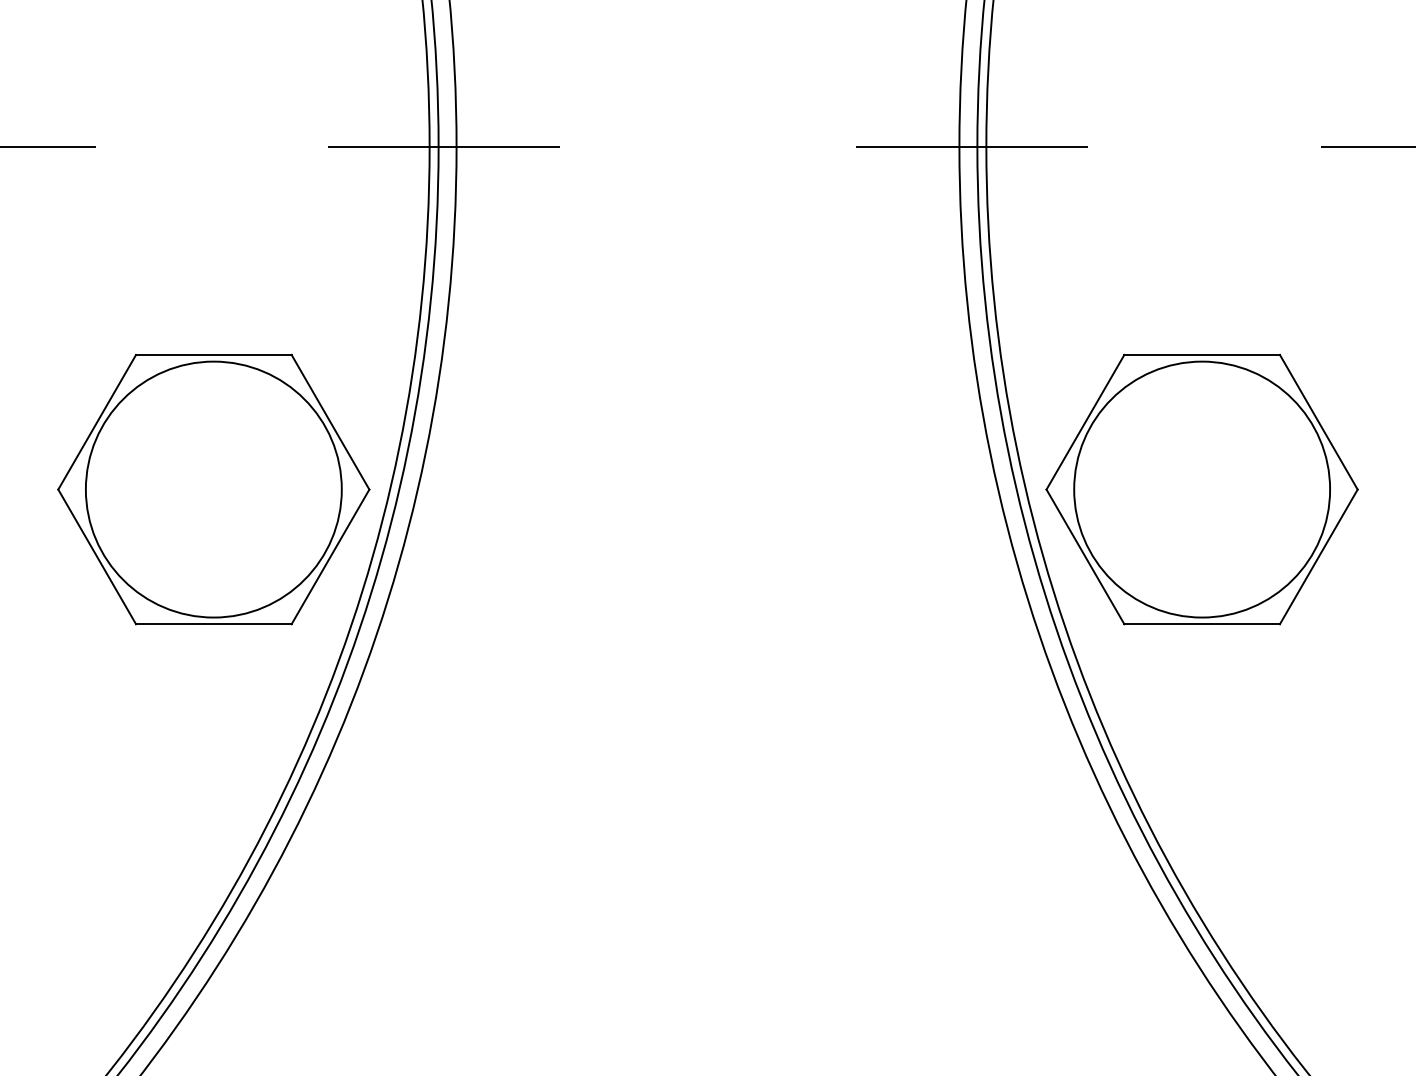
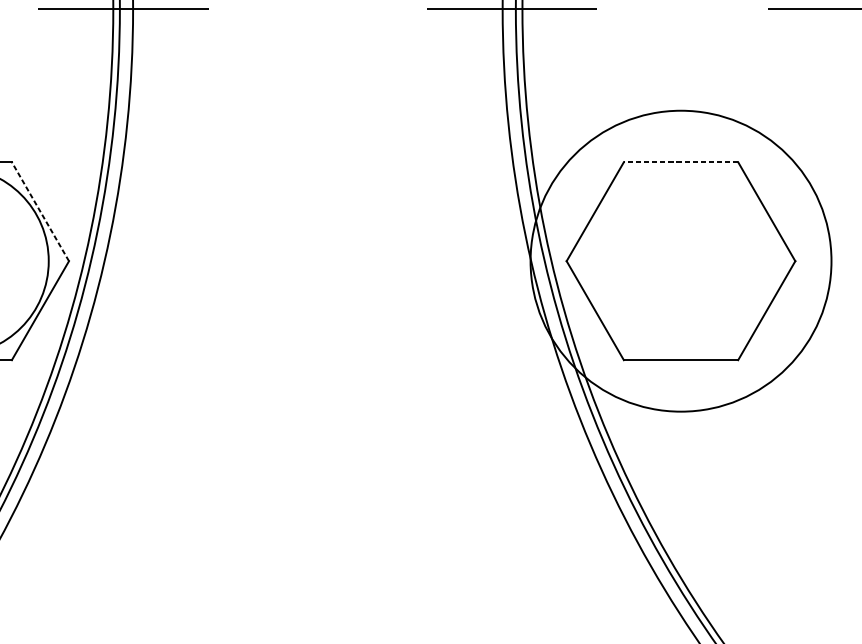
line: (1202, 354) -> (681, 161), solid -> dashed
line: (330, 422) -> (40, 211), solid -> dashed
circle: (1202, 489) -> (681, 261), size x1.6

